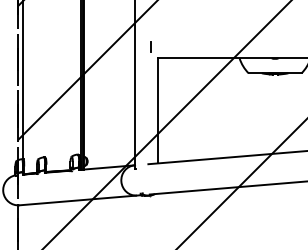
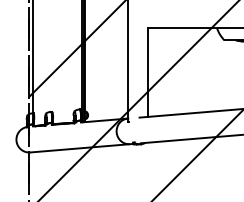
line: (150, 46) -> (141, 17), removed

